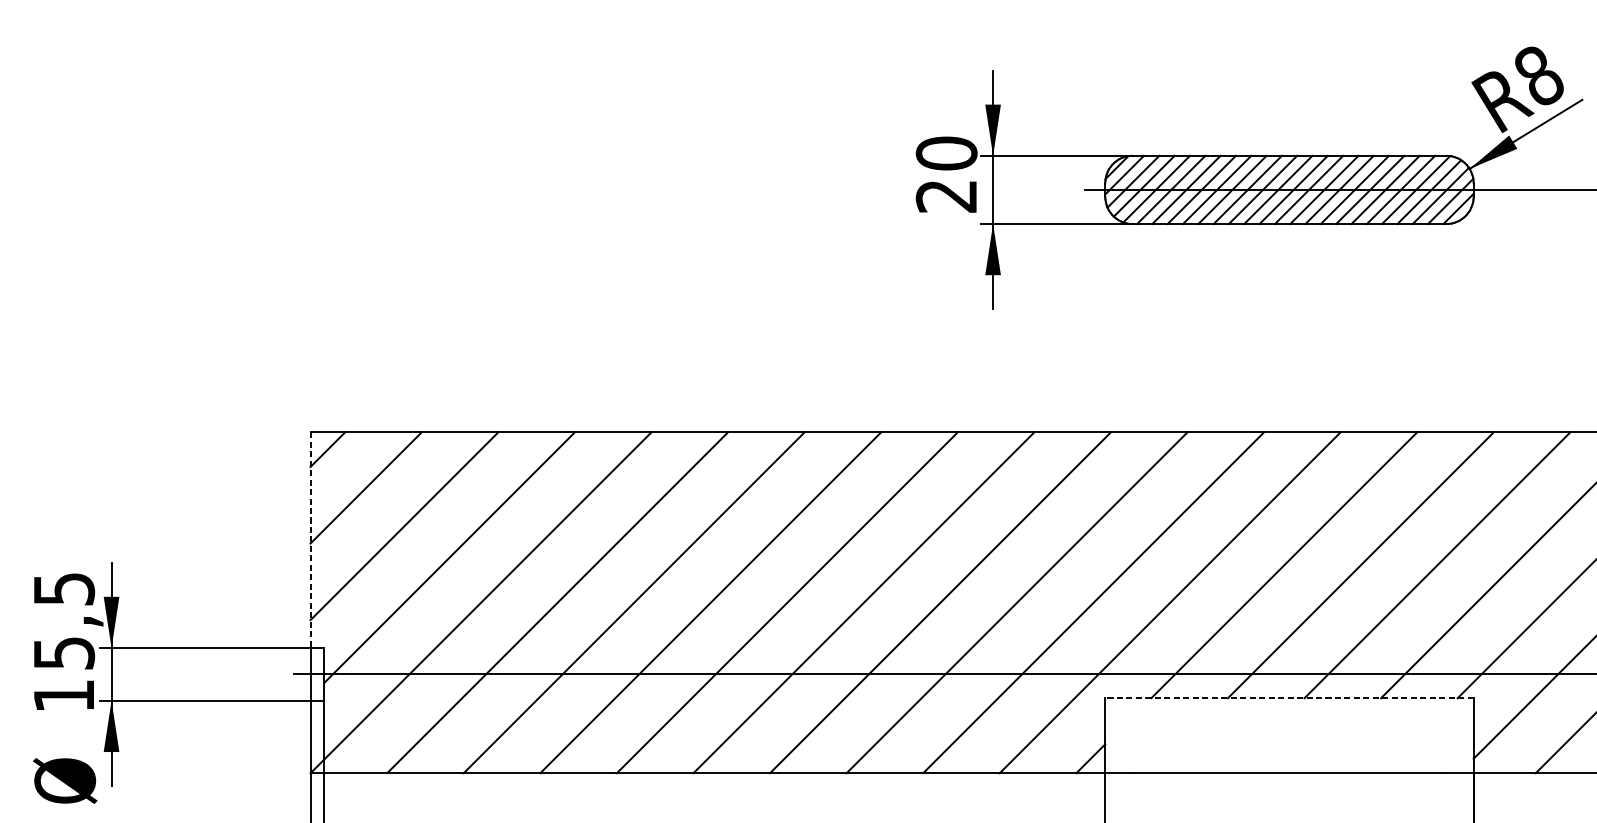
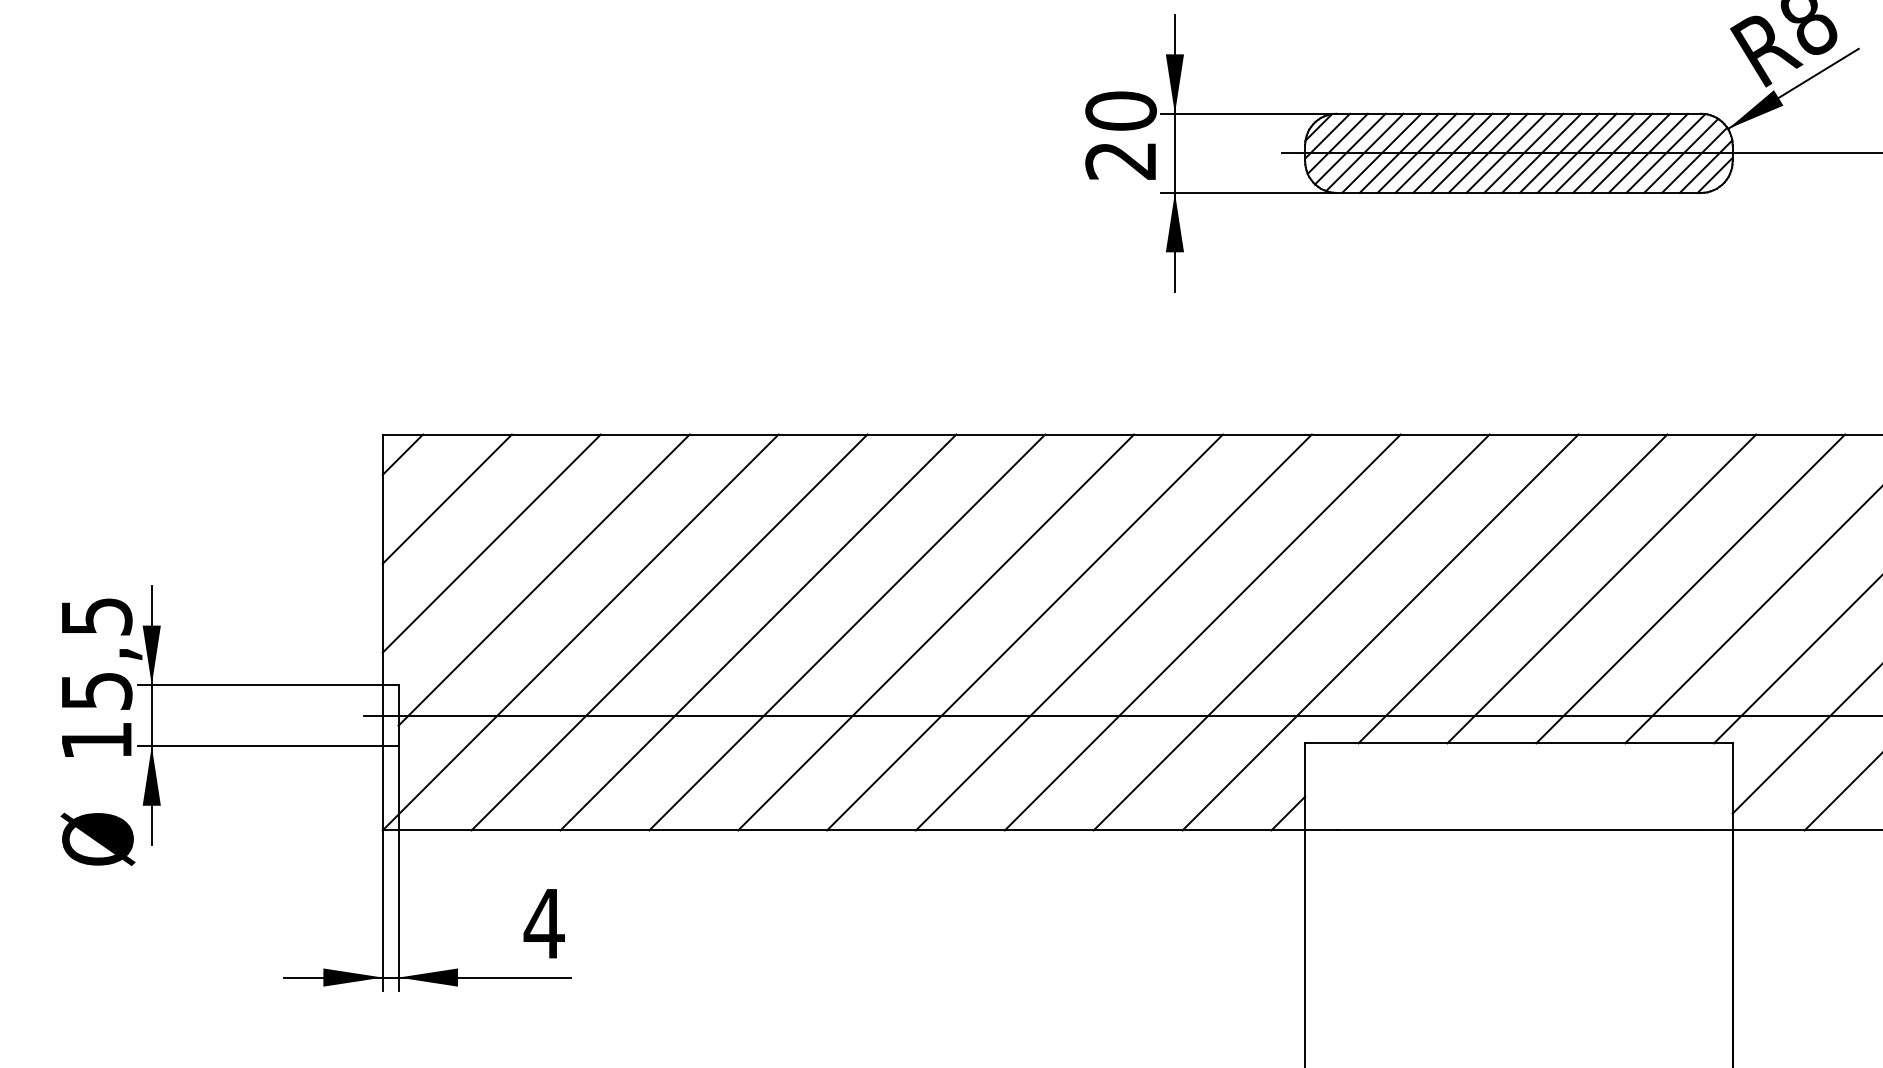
line: (310, 540) -> (382, 560), dashed -> solid
line: (1289, 698) -> (1518, 743), dashed -> solid

